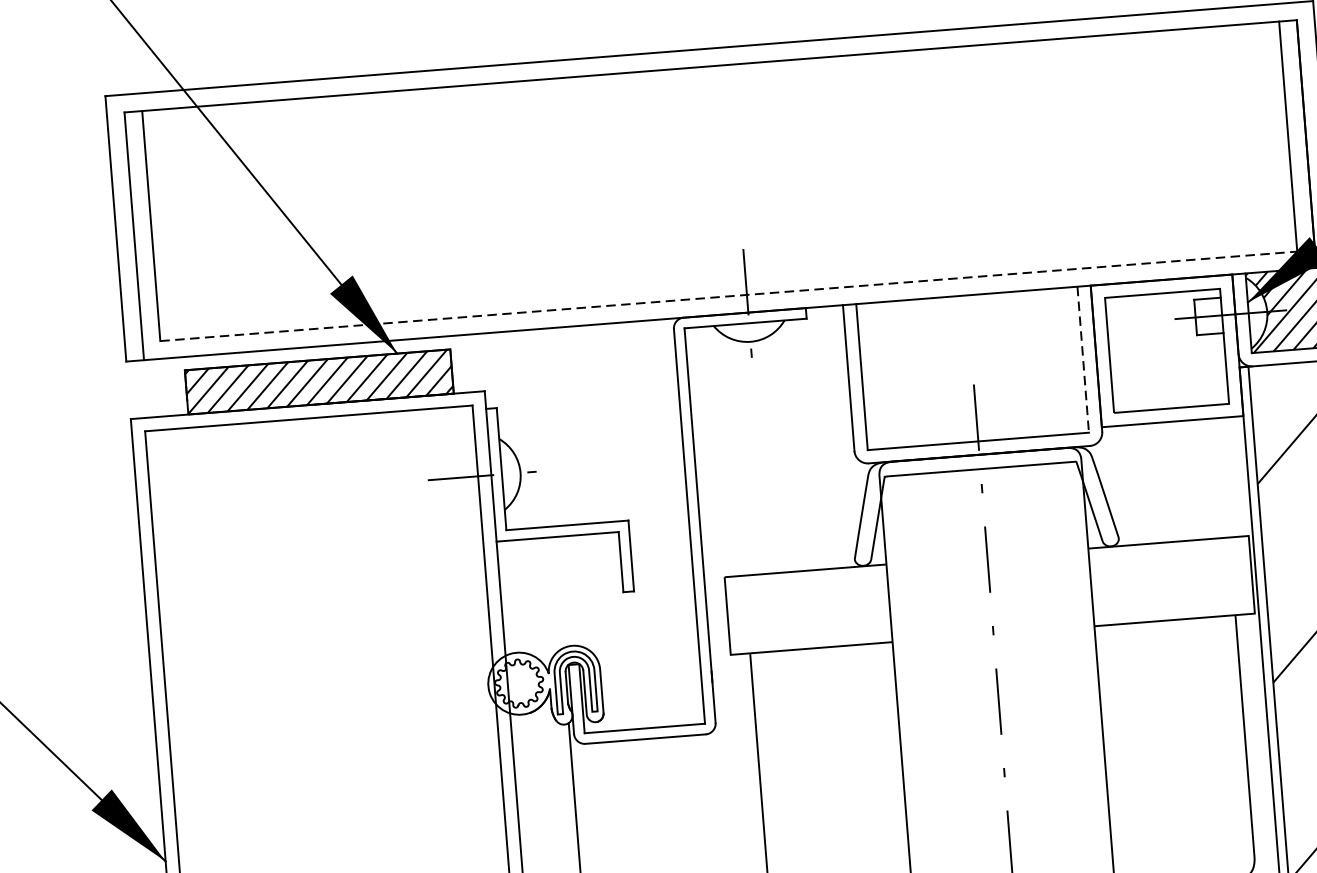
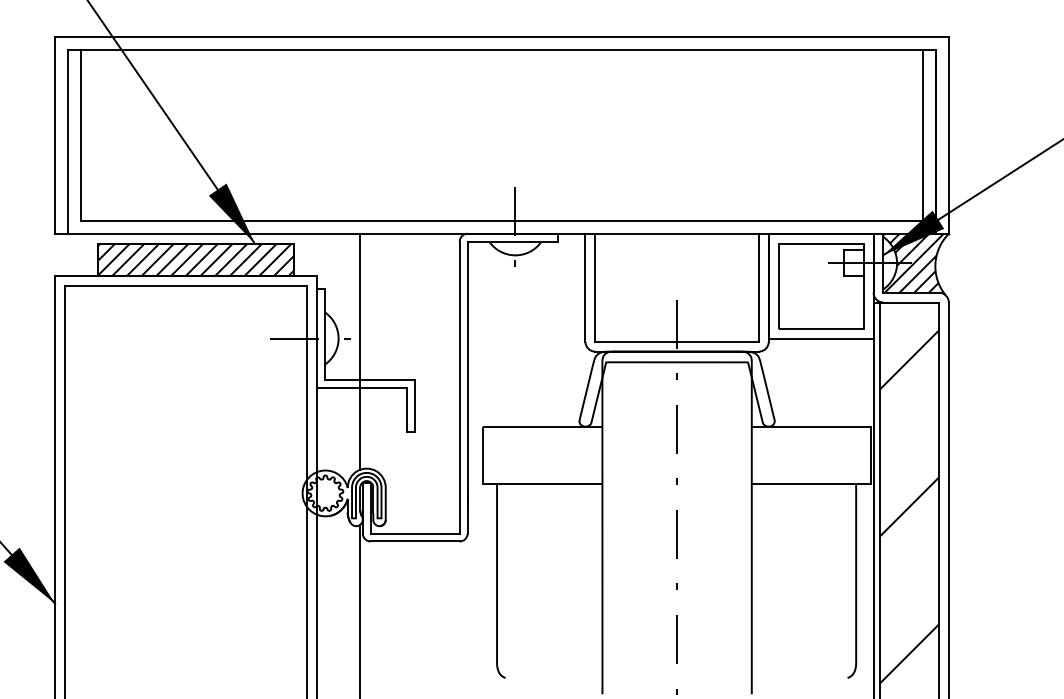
line: (728, 296) -> (501, 220), dashed -> solid
line: (1082, 360) -> (758, 288), dashed -> solid
line: (550, 488) -> (359, 351), added

